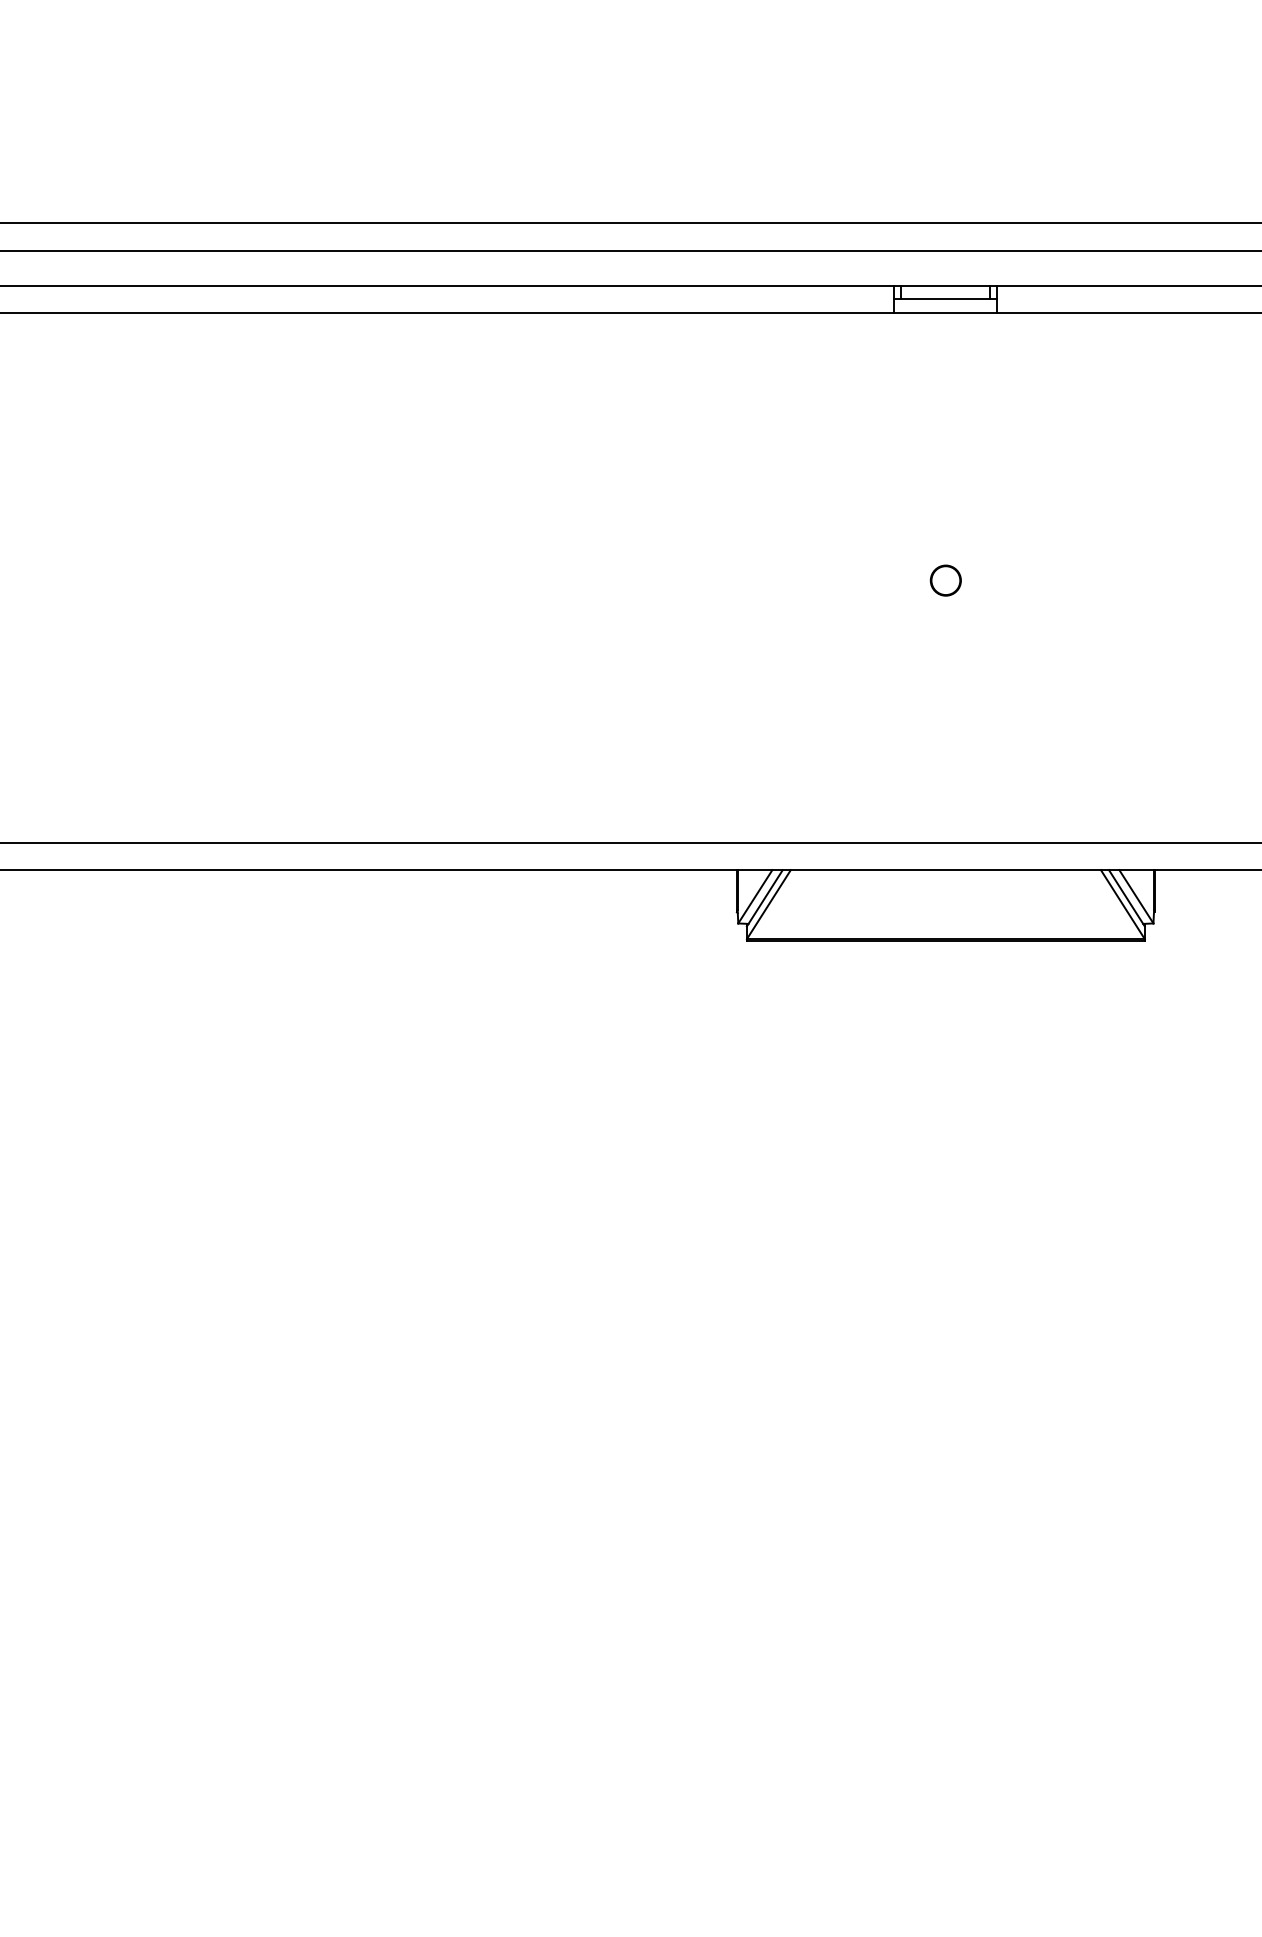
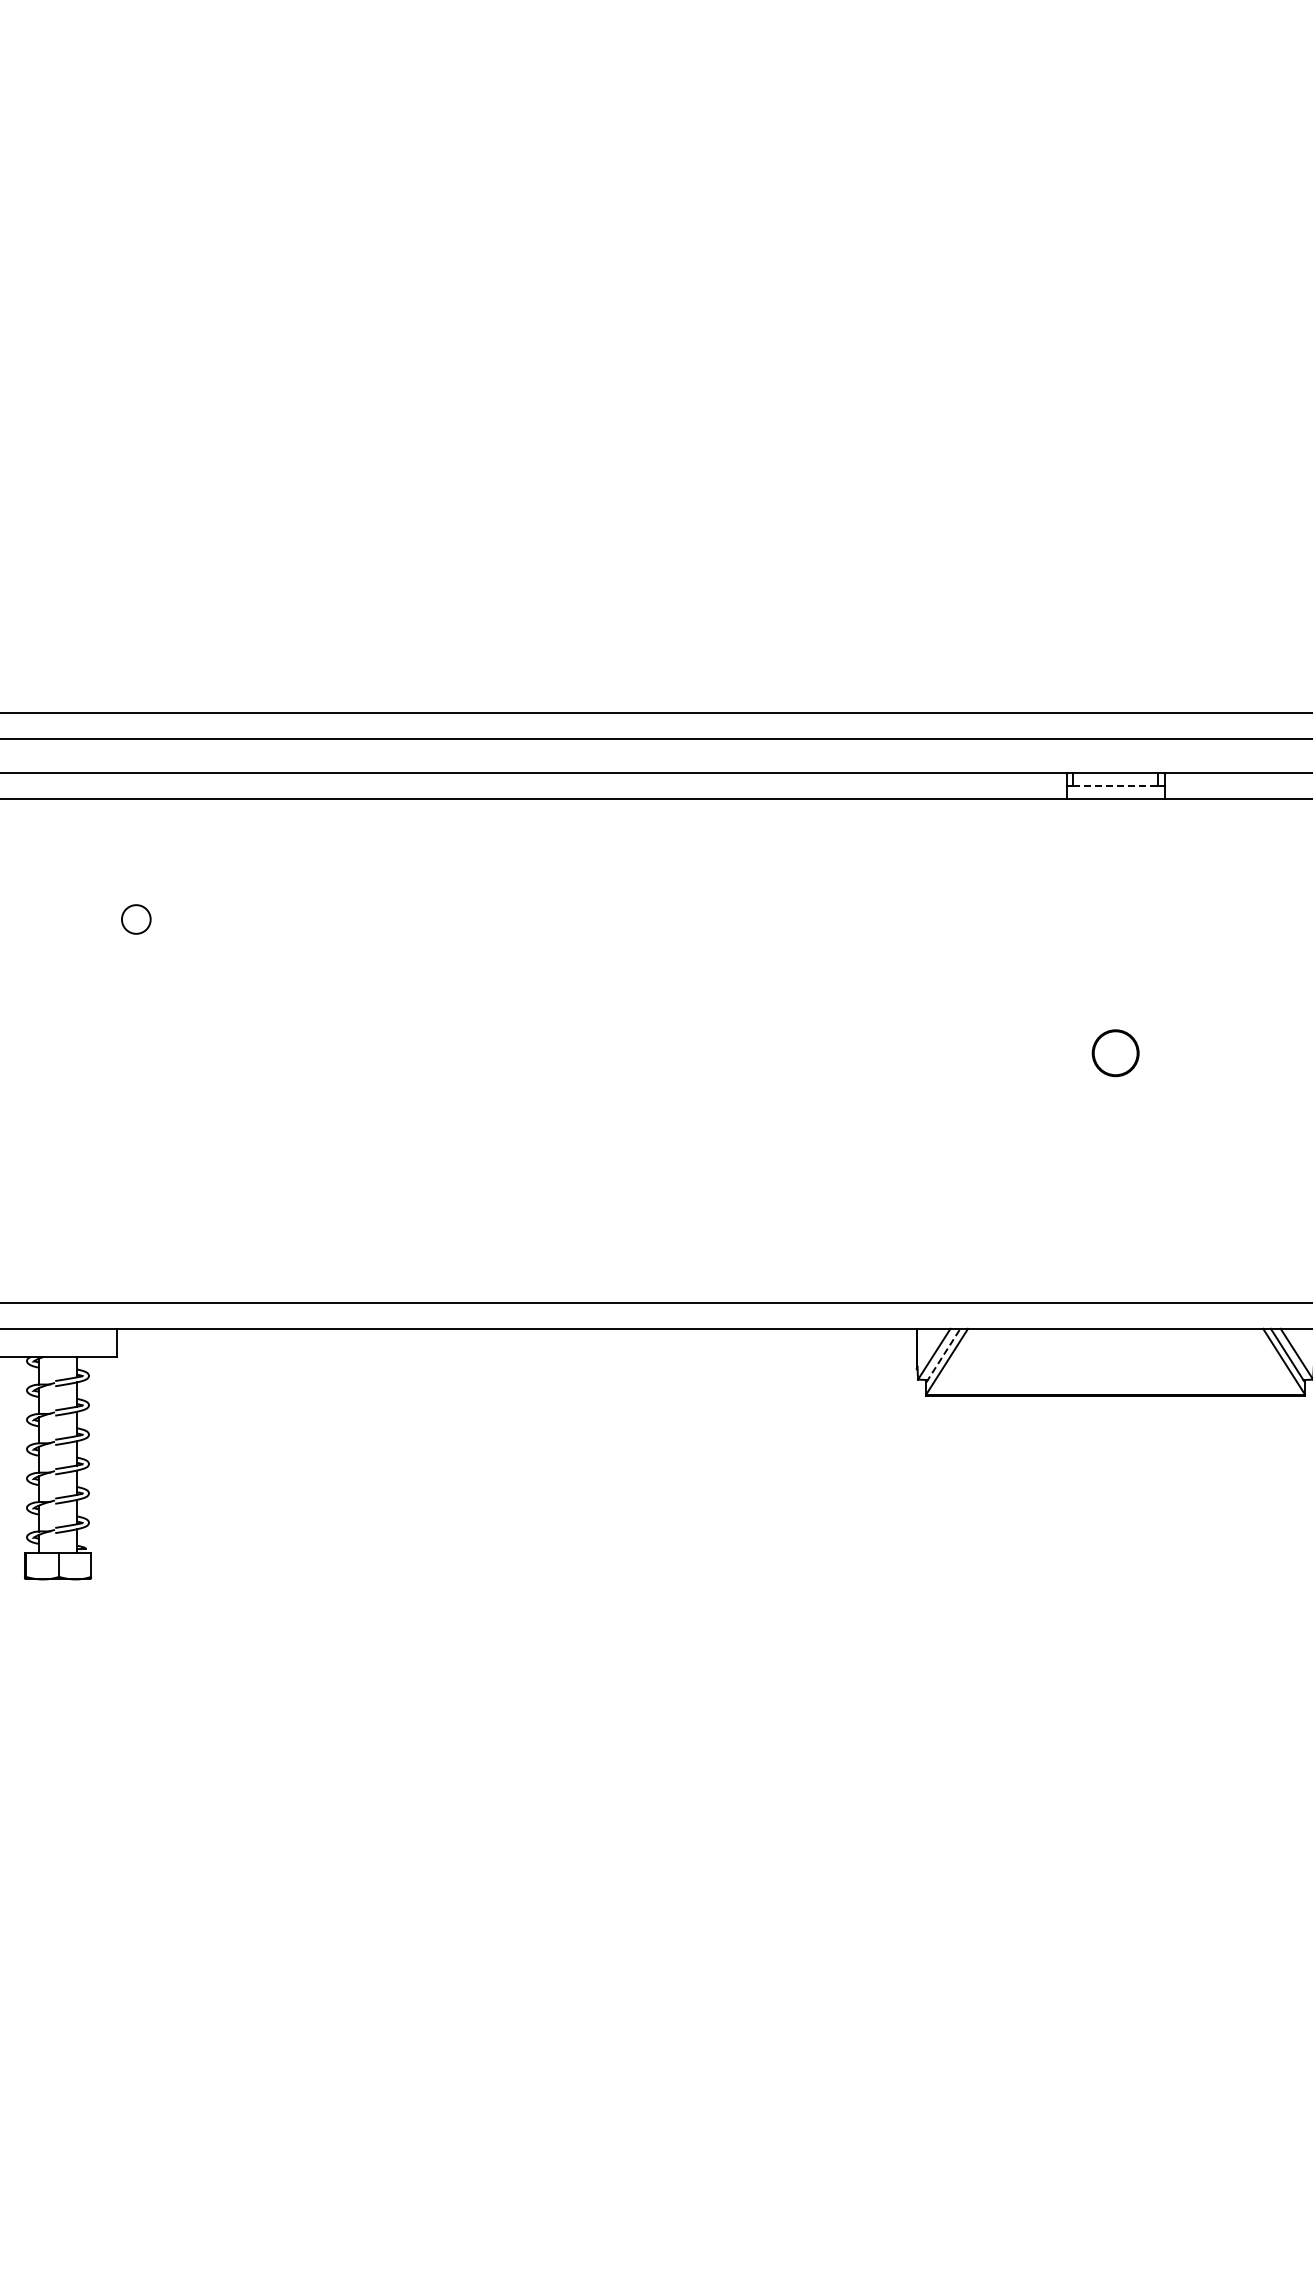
line: (946, 299) -> (1116, 785), solid -> dashed
circle: (945, 580) -> (1115, 1053), size x1.6
line: (765, 898) -> (943, 1355), solid -> dashed

